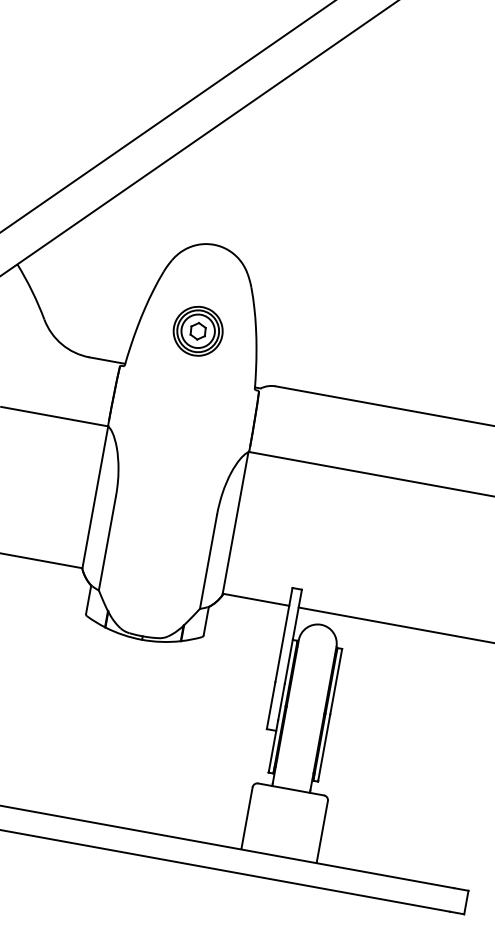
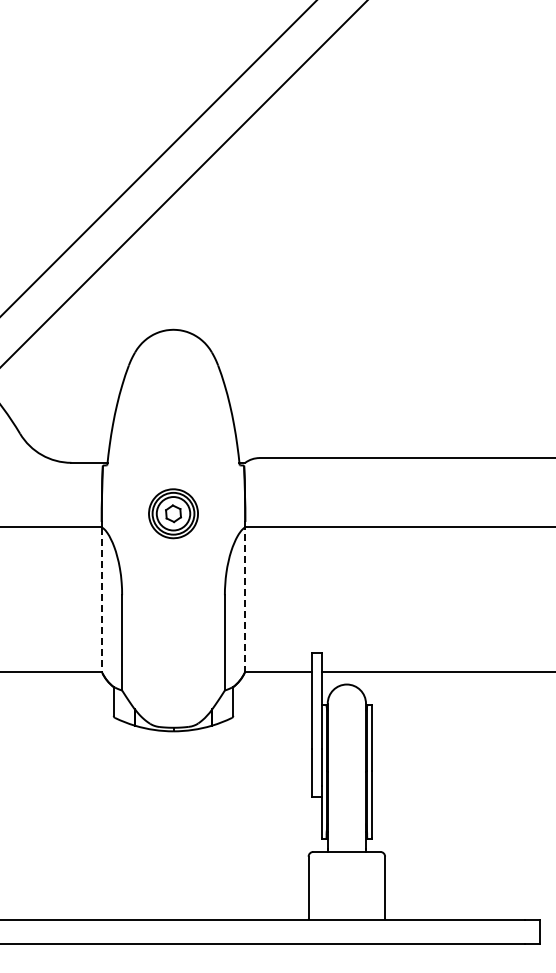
part: (198, 331) -> (173, 513), moved
line: (95, 498) -> (102, 600), solid -> dashed
line: (235, 522) -> (244, 599), solid -> dashed

